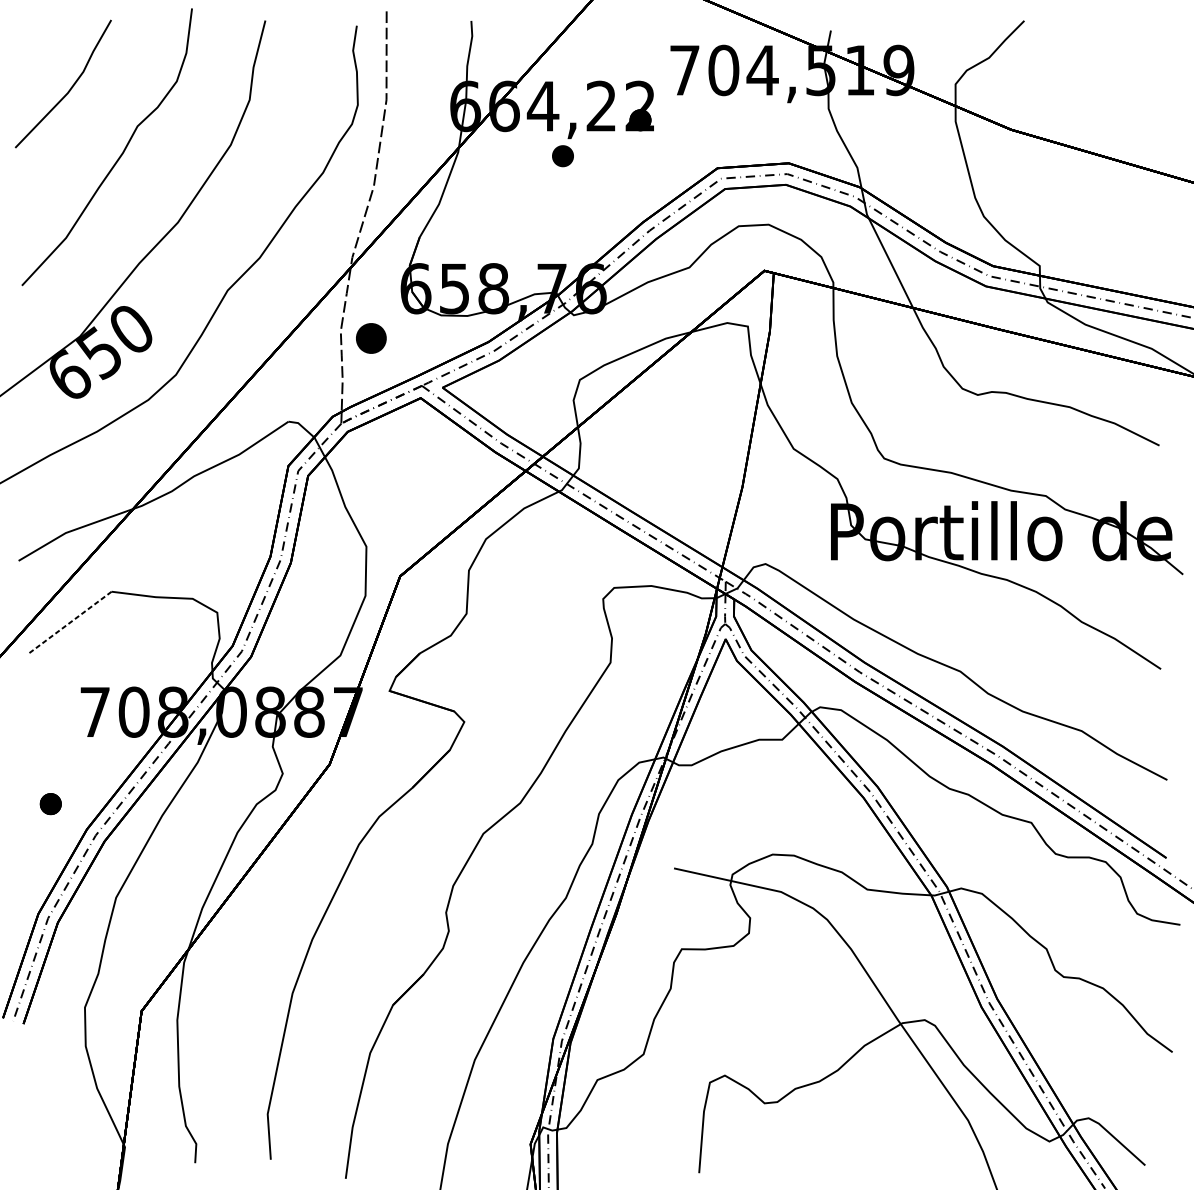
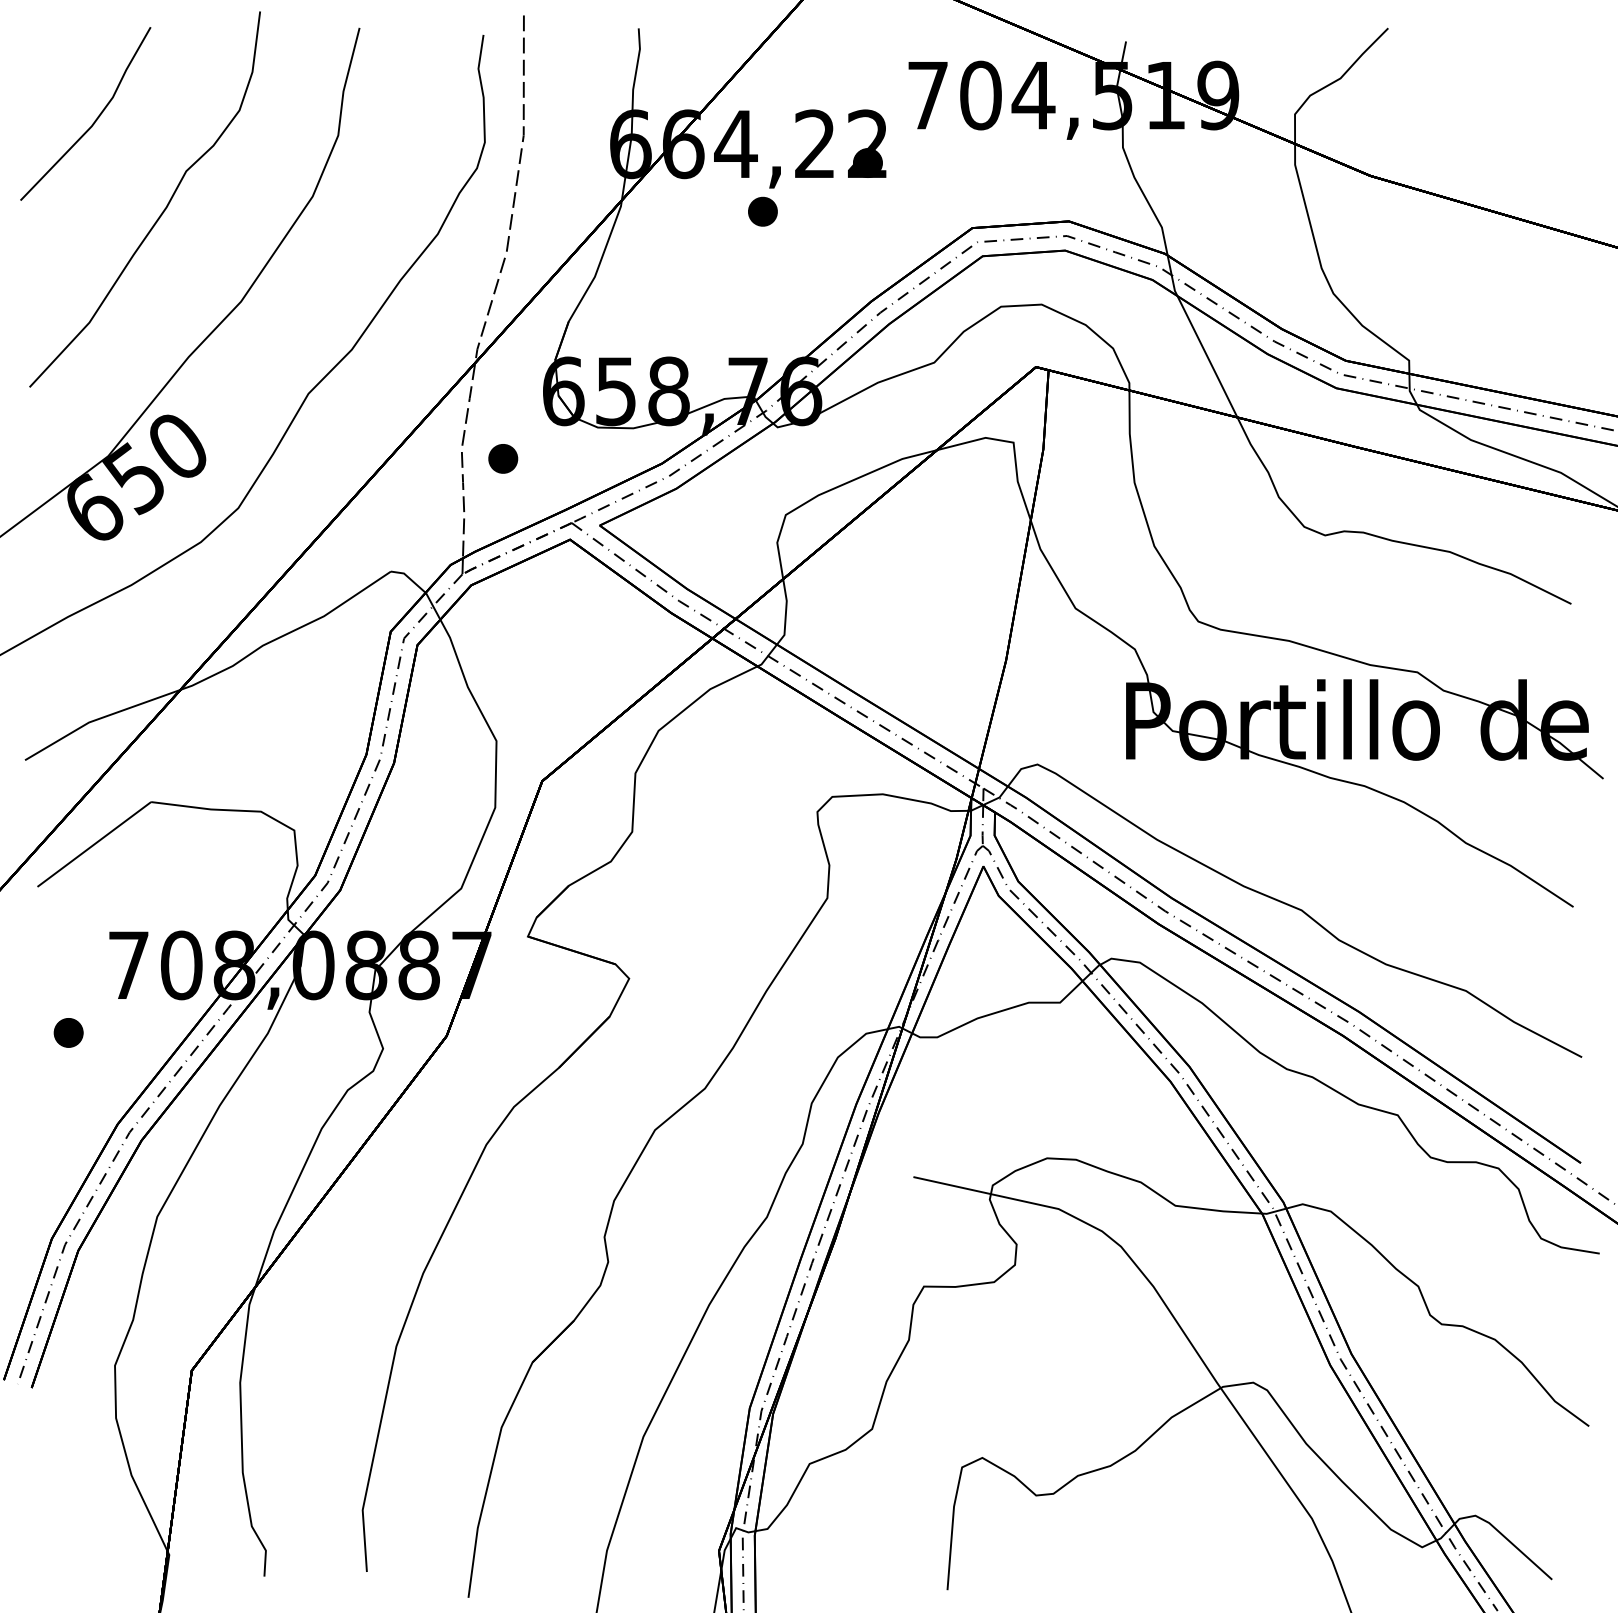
part: (371, 338) -> (503, 458), size x0.71
line: (69, 623) -> (94, 844), dashed -> solid
part: (50, 803) -> (68, 1032), moved

